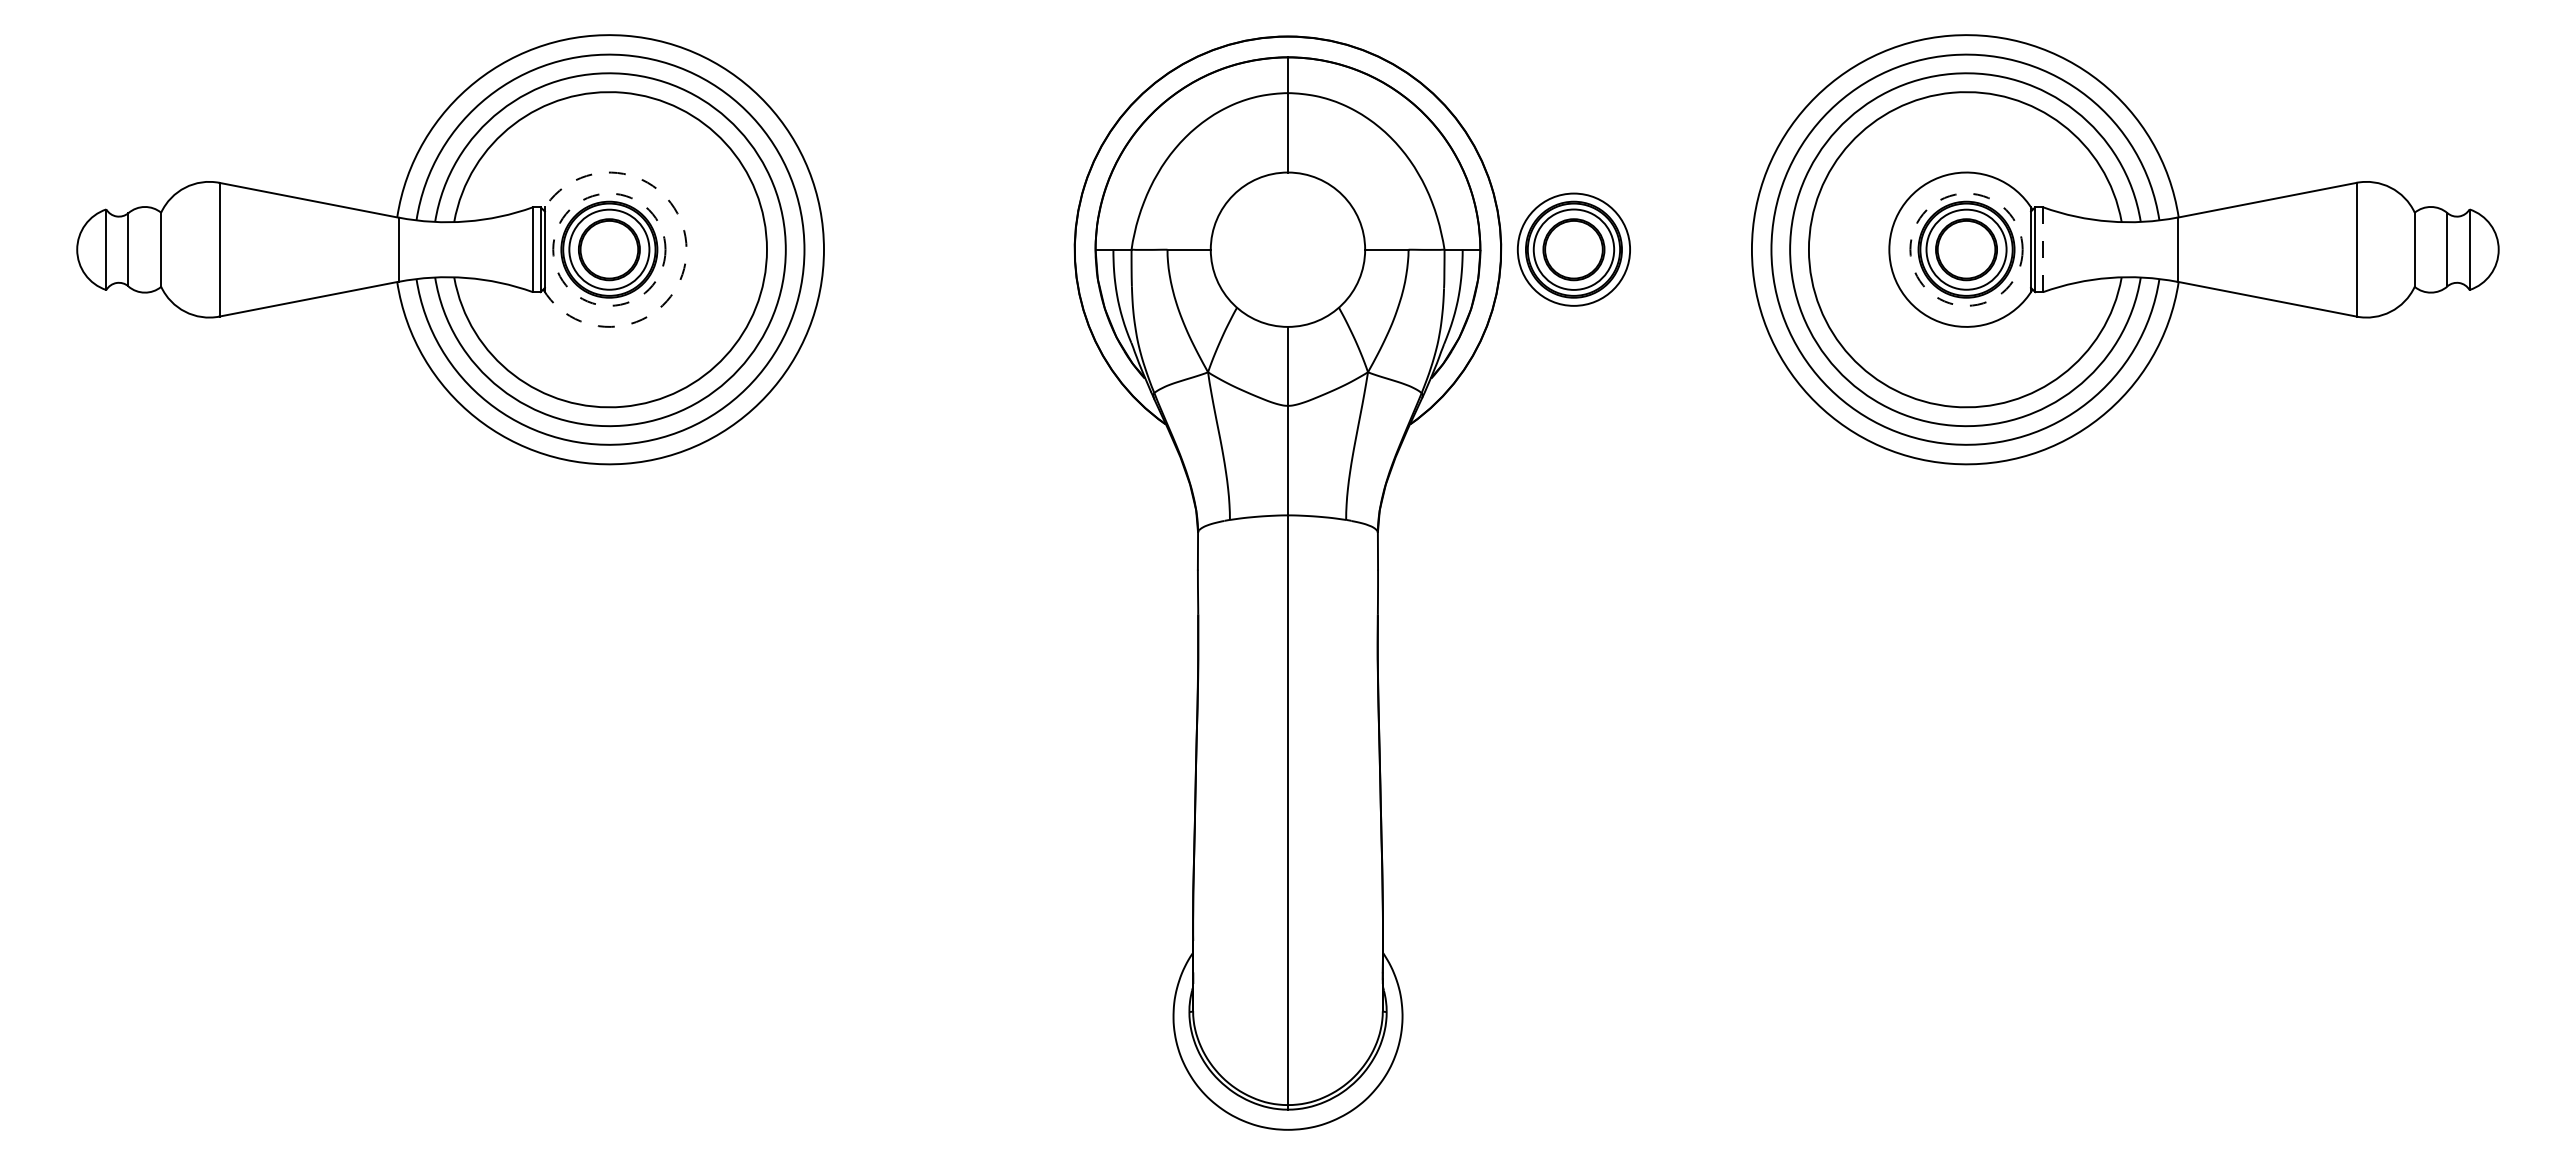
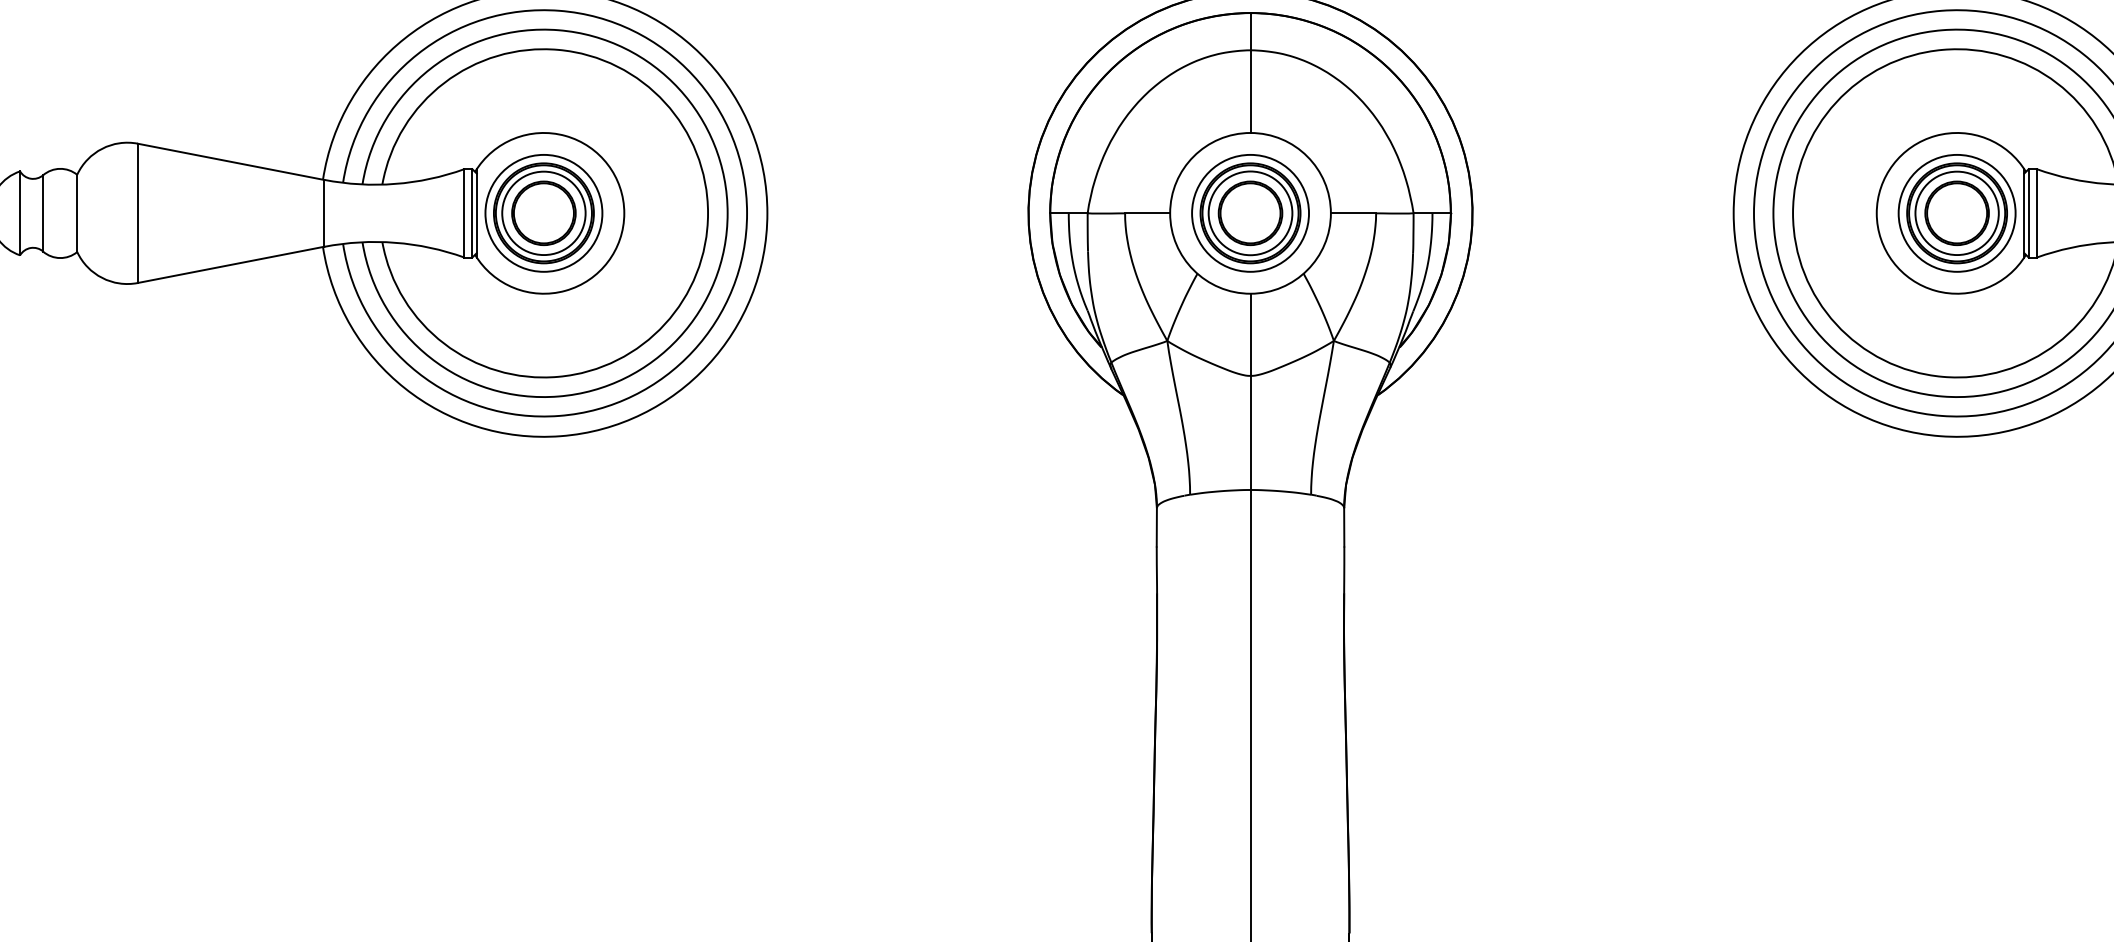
circle: (609, 249) -> (544, 213), dashed -> solid
arc: (686, 249) -> (624, 213), dashed -> solid
part: (1573, 249) -> (1250, 213), moved
circle: (1966, 249) -> (1957, 213), dashed -> solid
line: (2042, 249) -> (2036, 213), dashed -> solid

